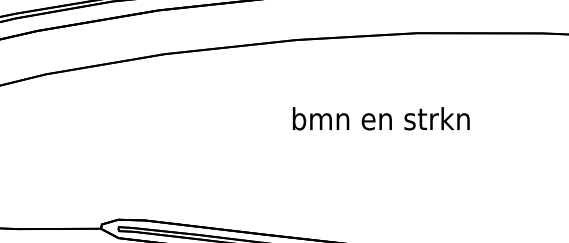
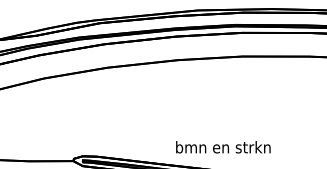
text: (381, 119) -> (223, 147), moved

